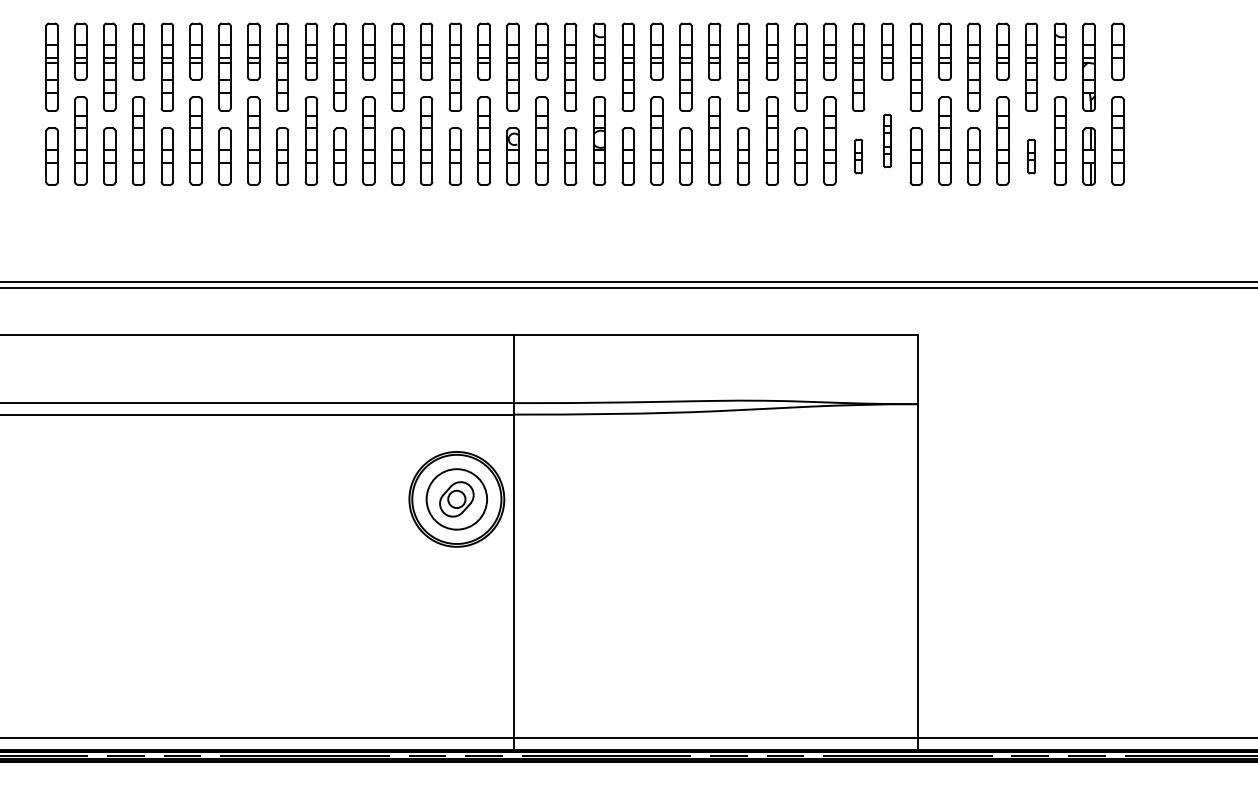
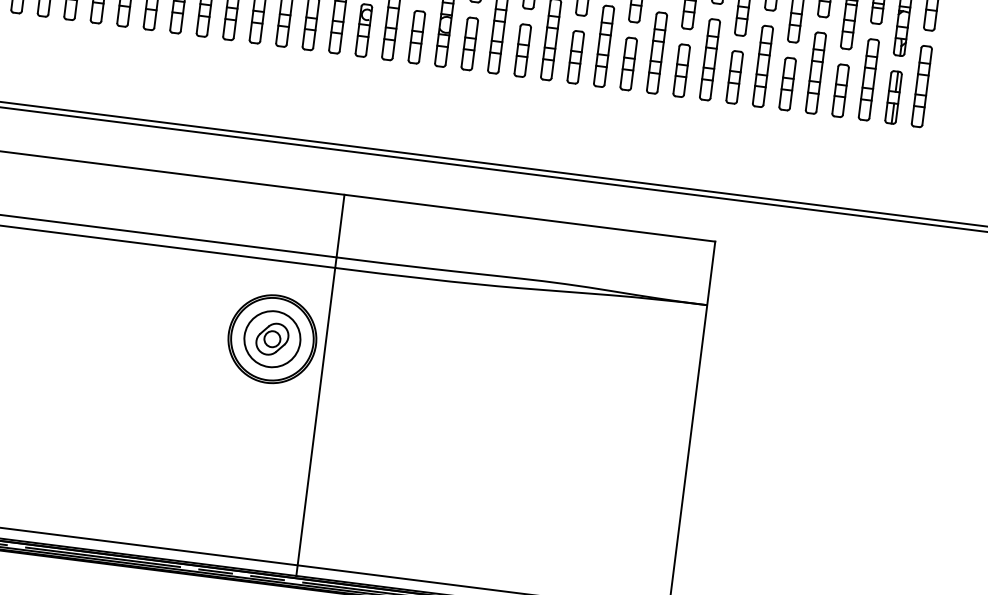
part: (887, 140) -> (710, 59), size x1.67
part: (858, 156) -> (681, 70), size x1.67
part: (1031, 156) -> (840, 90), size x1.67

